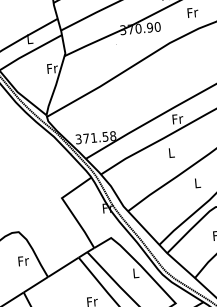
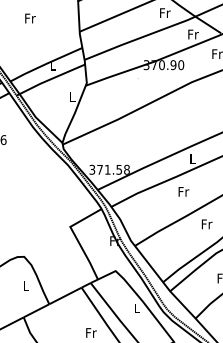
text: (52, 68) -> (72, 96), Fr -> L
text: (177, 118) -> (192, 158), Fr -> L
text: (171, 152) -> (183, 191), L -> Fr
text: (197, 183) -> (206, 224), L -> Fr
text: (23, 260) -> (26, 285), Fr -> L

